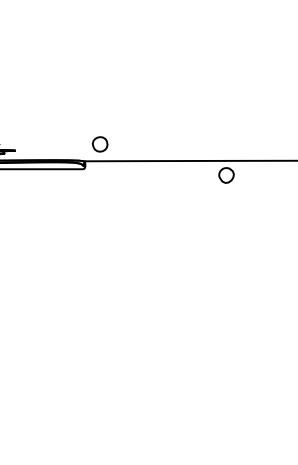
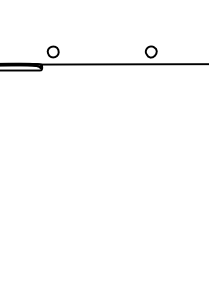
part: (226, 175) -> (151, 52), moved

